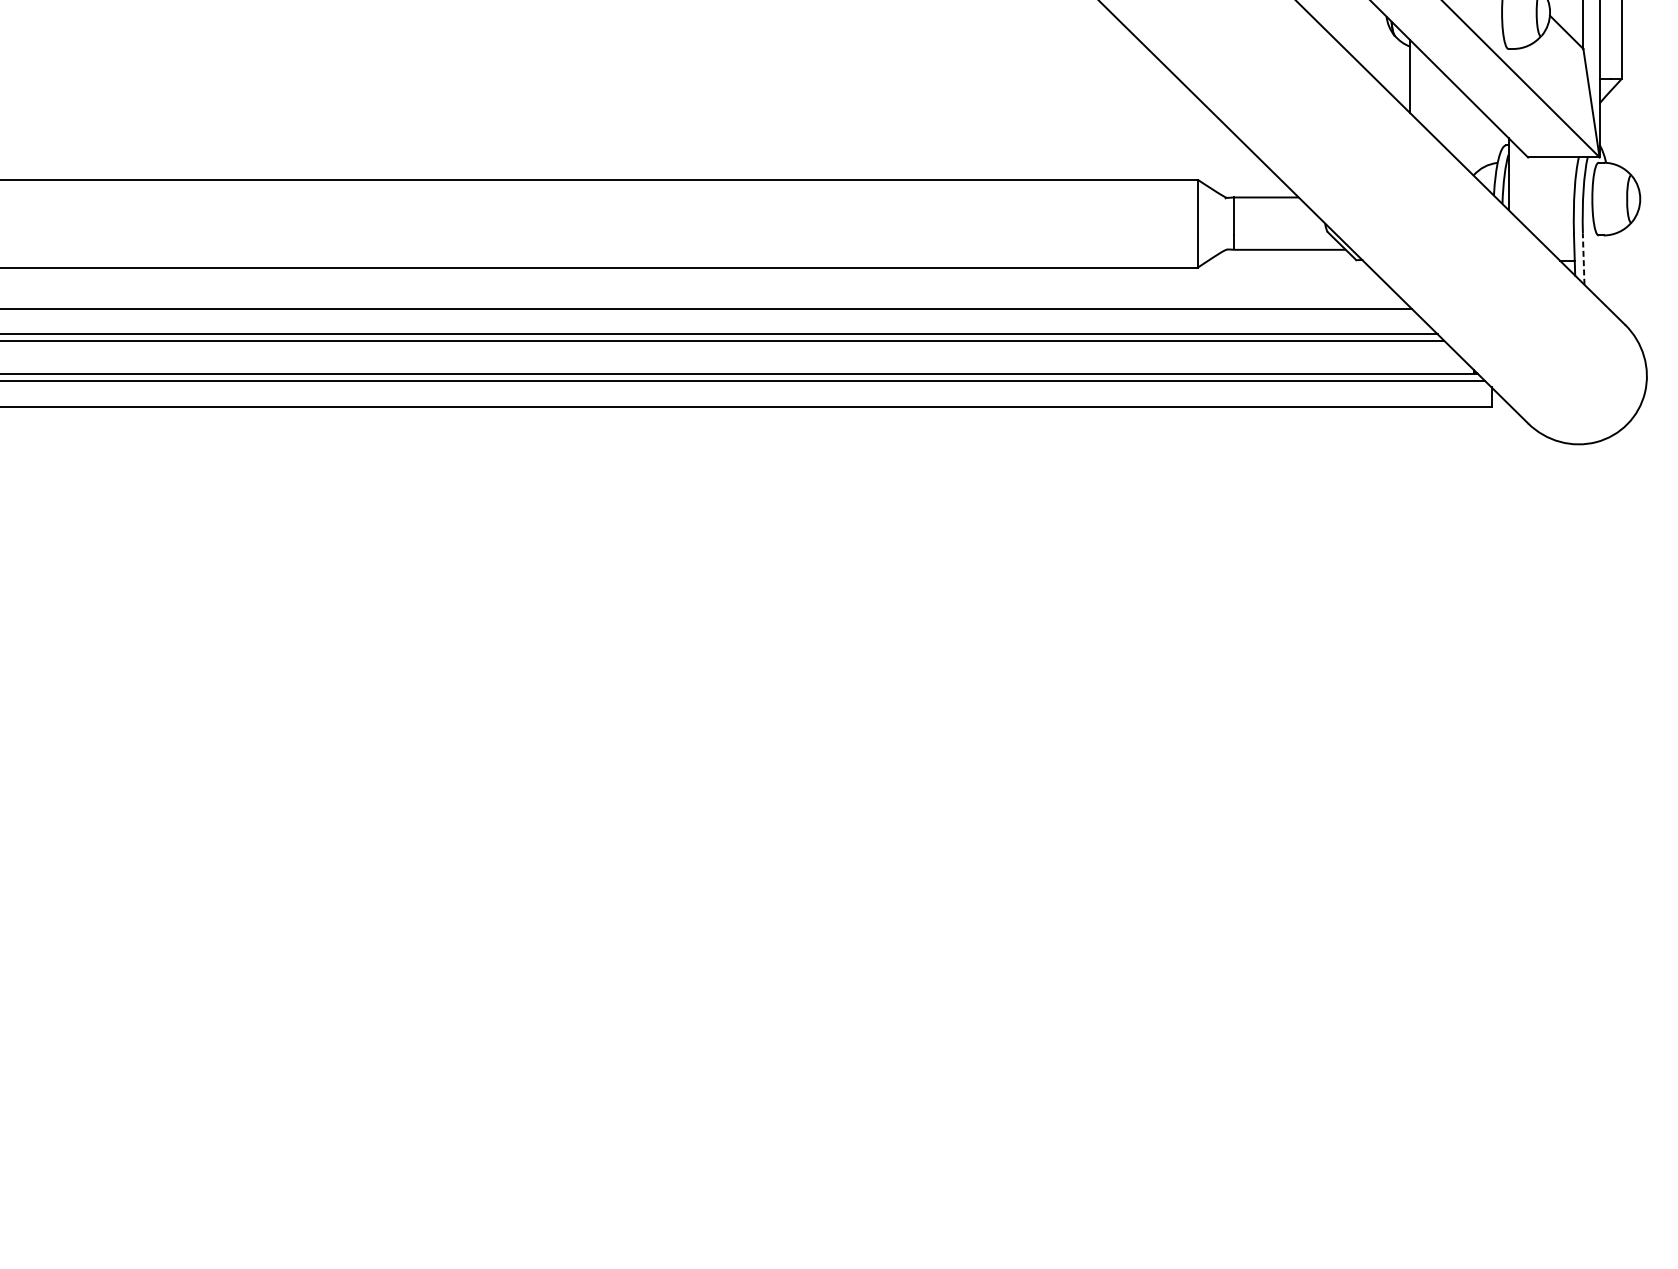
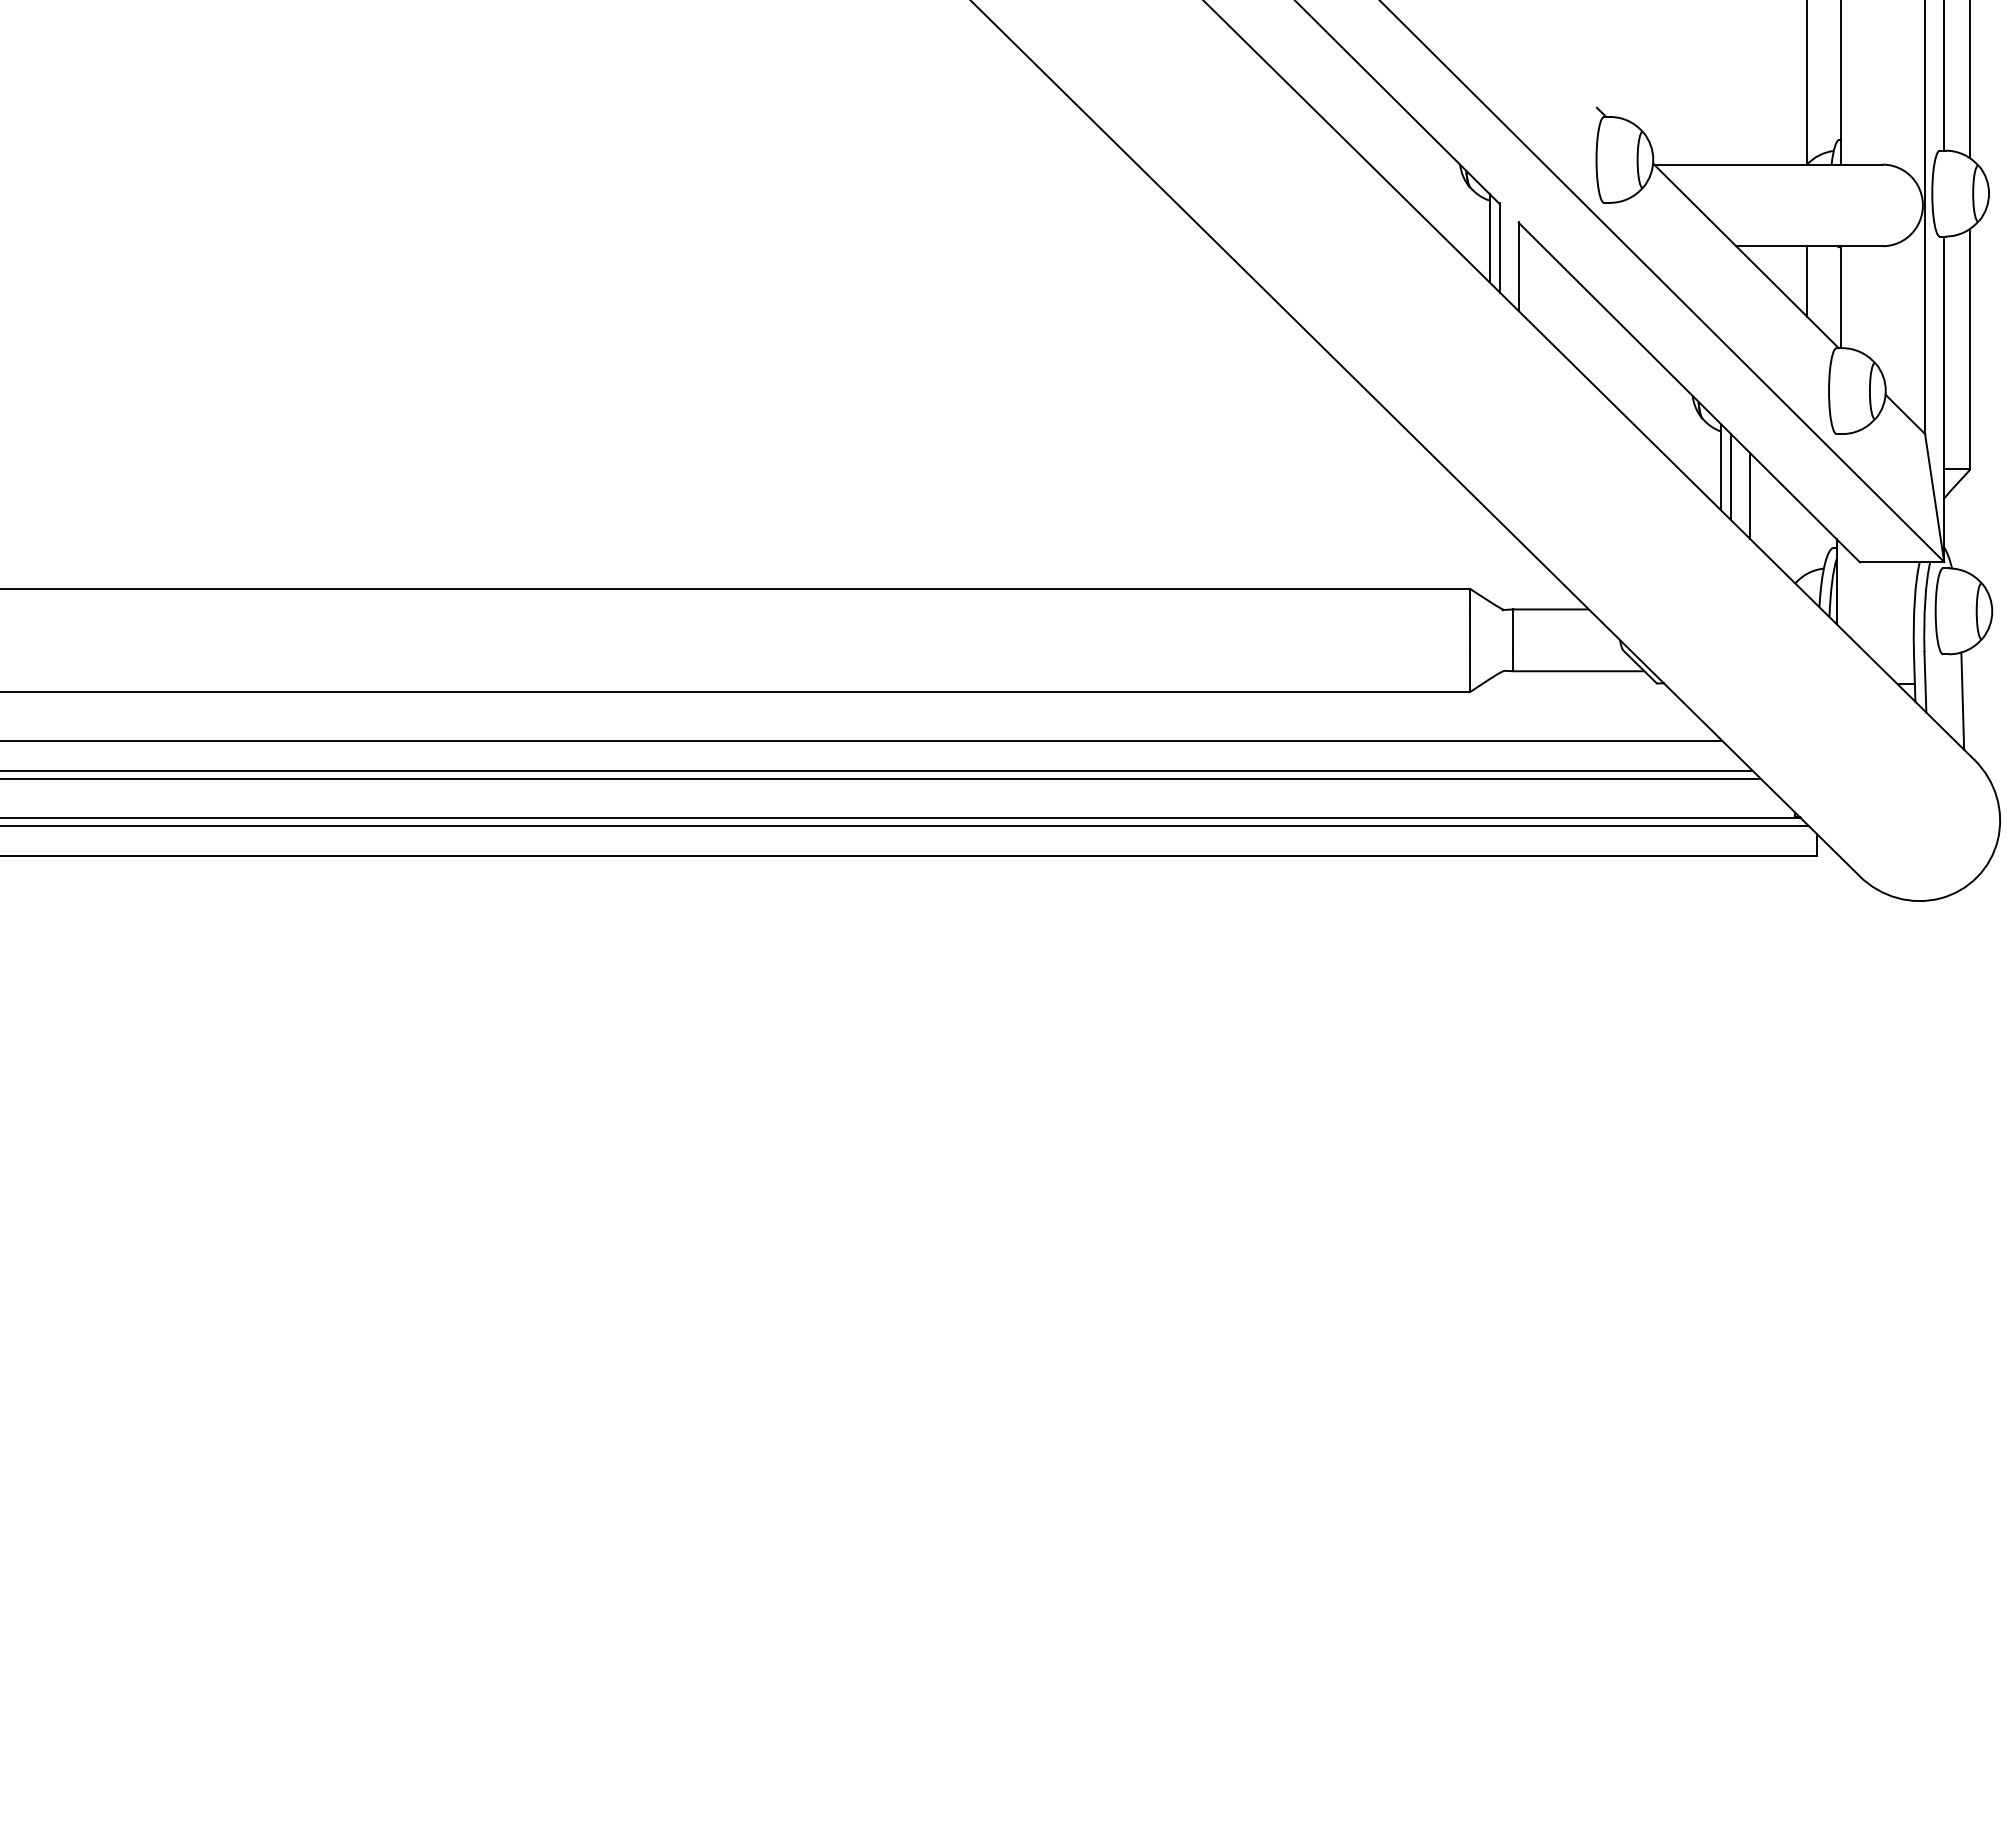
line: (1419, 85) -> (1731, 477), added
line: (1434, 101) -> (1749, 495), added
line: (1583, 258) -> (1925, 681), dashed -> solid
line: (1615, 274) -> (1962, 700), added

